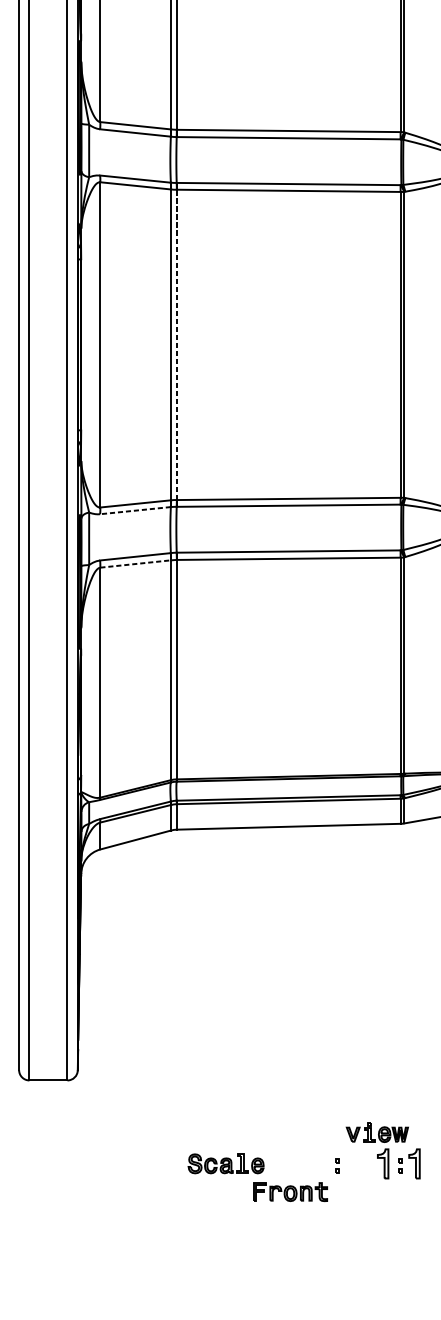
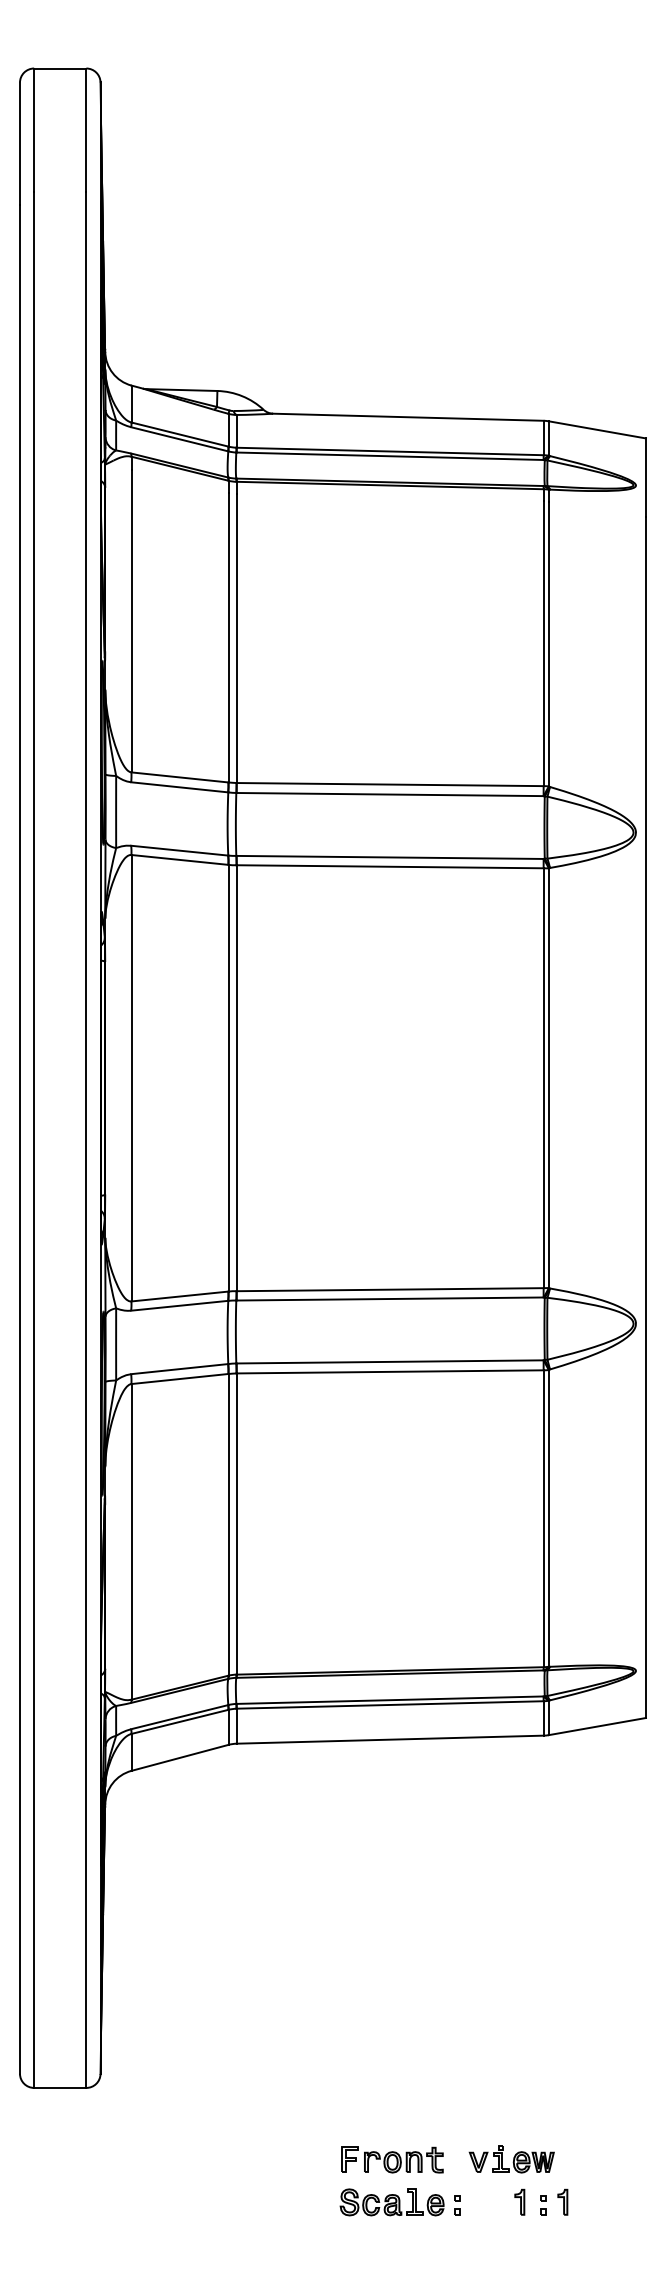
line: (176, 345) -> (236, 1078), dashed -> solid
line: (135, 510) -> (179, 1305), dashed -> solid
line: (136, 564) -> (180, 1379), dashed -> solid
part: (225, 1163) -> (391, 2202), moved
part: (383, 1163) -> (519, 2201), size x0.62
part: (414, 1163) -> (562, 2201), size x0.62
part: (290, 1191) -> (392, 2159), moved

